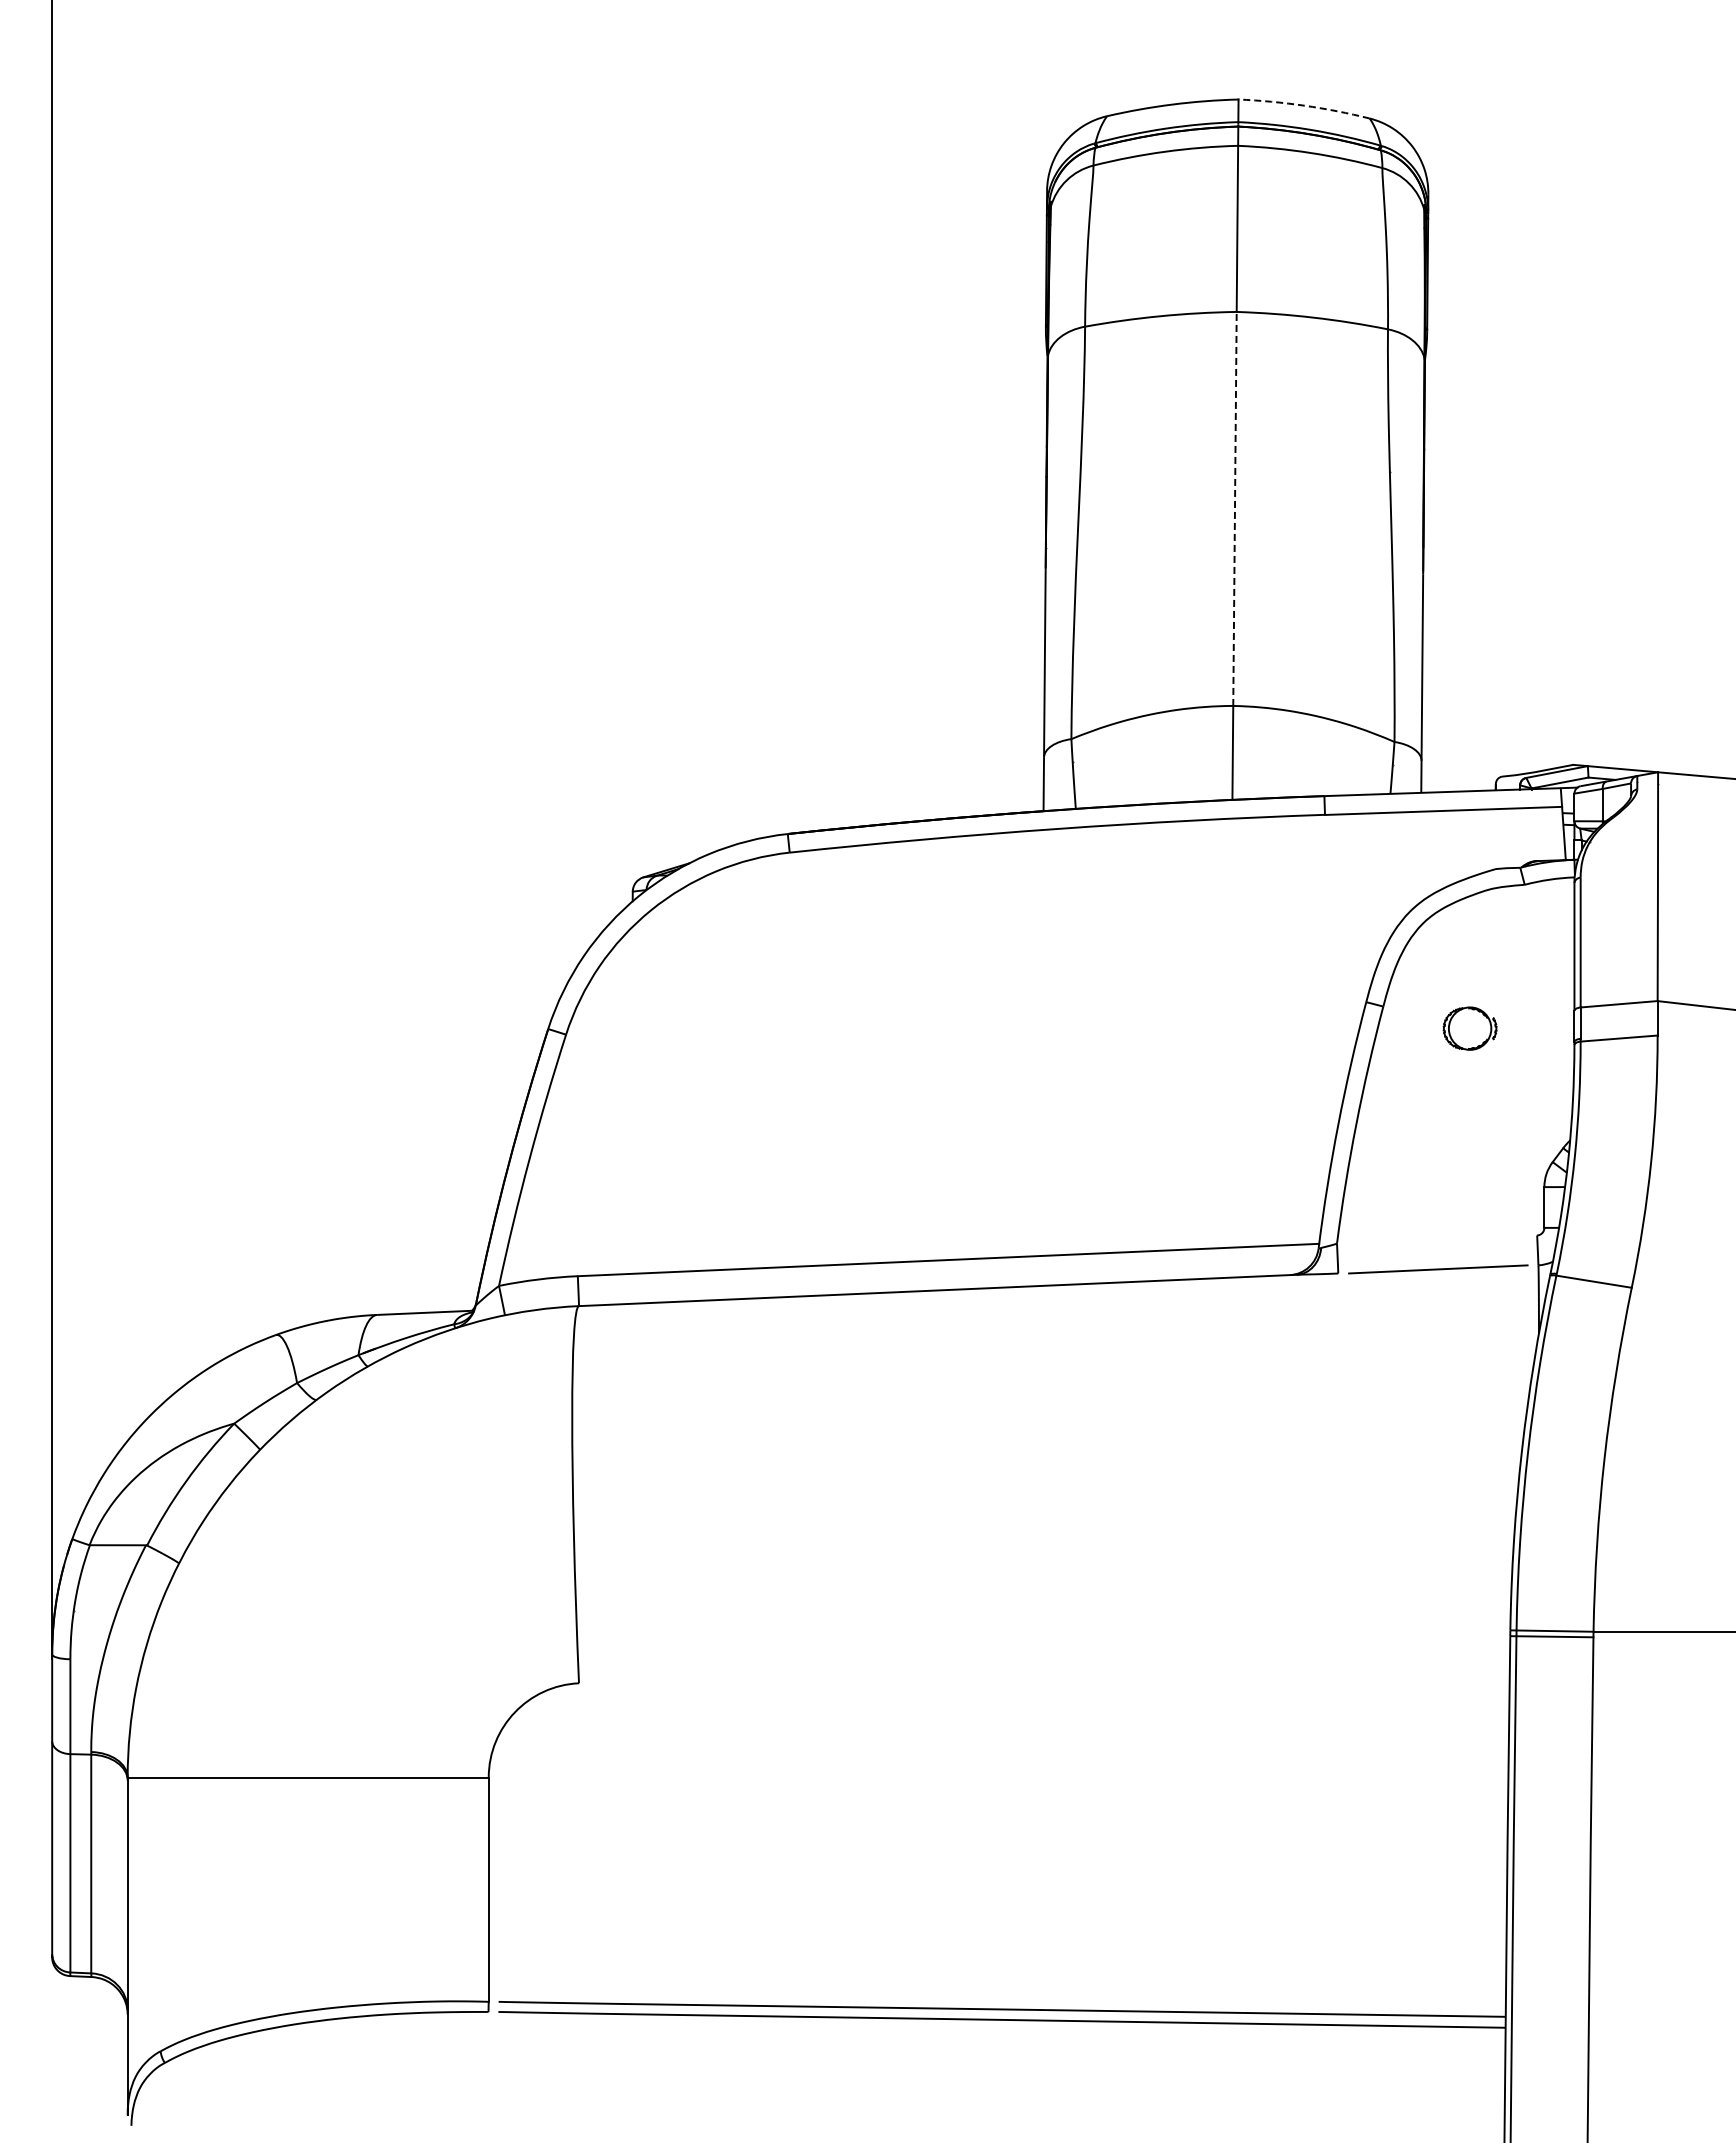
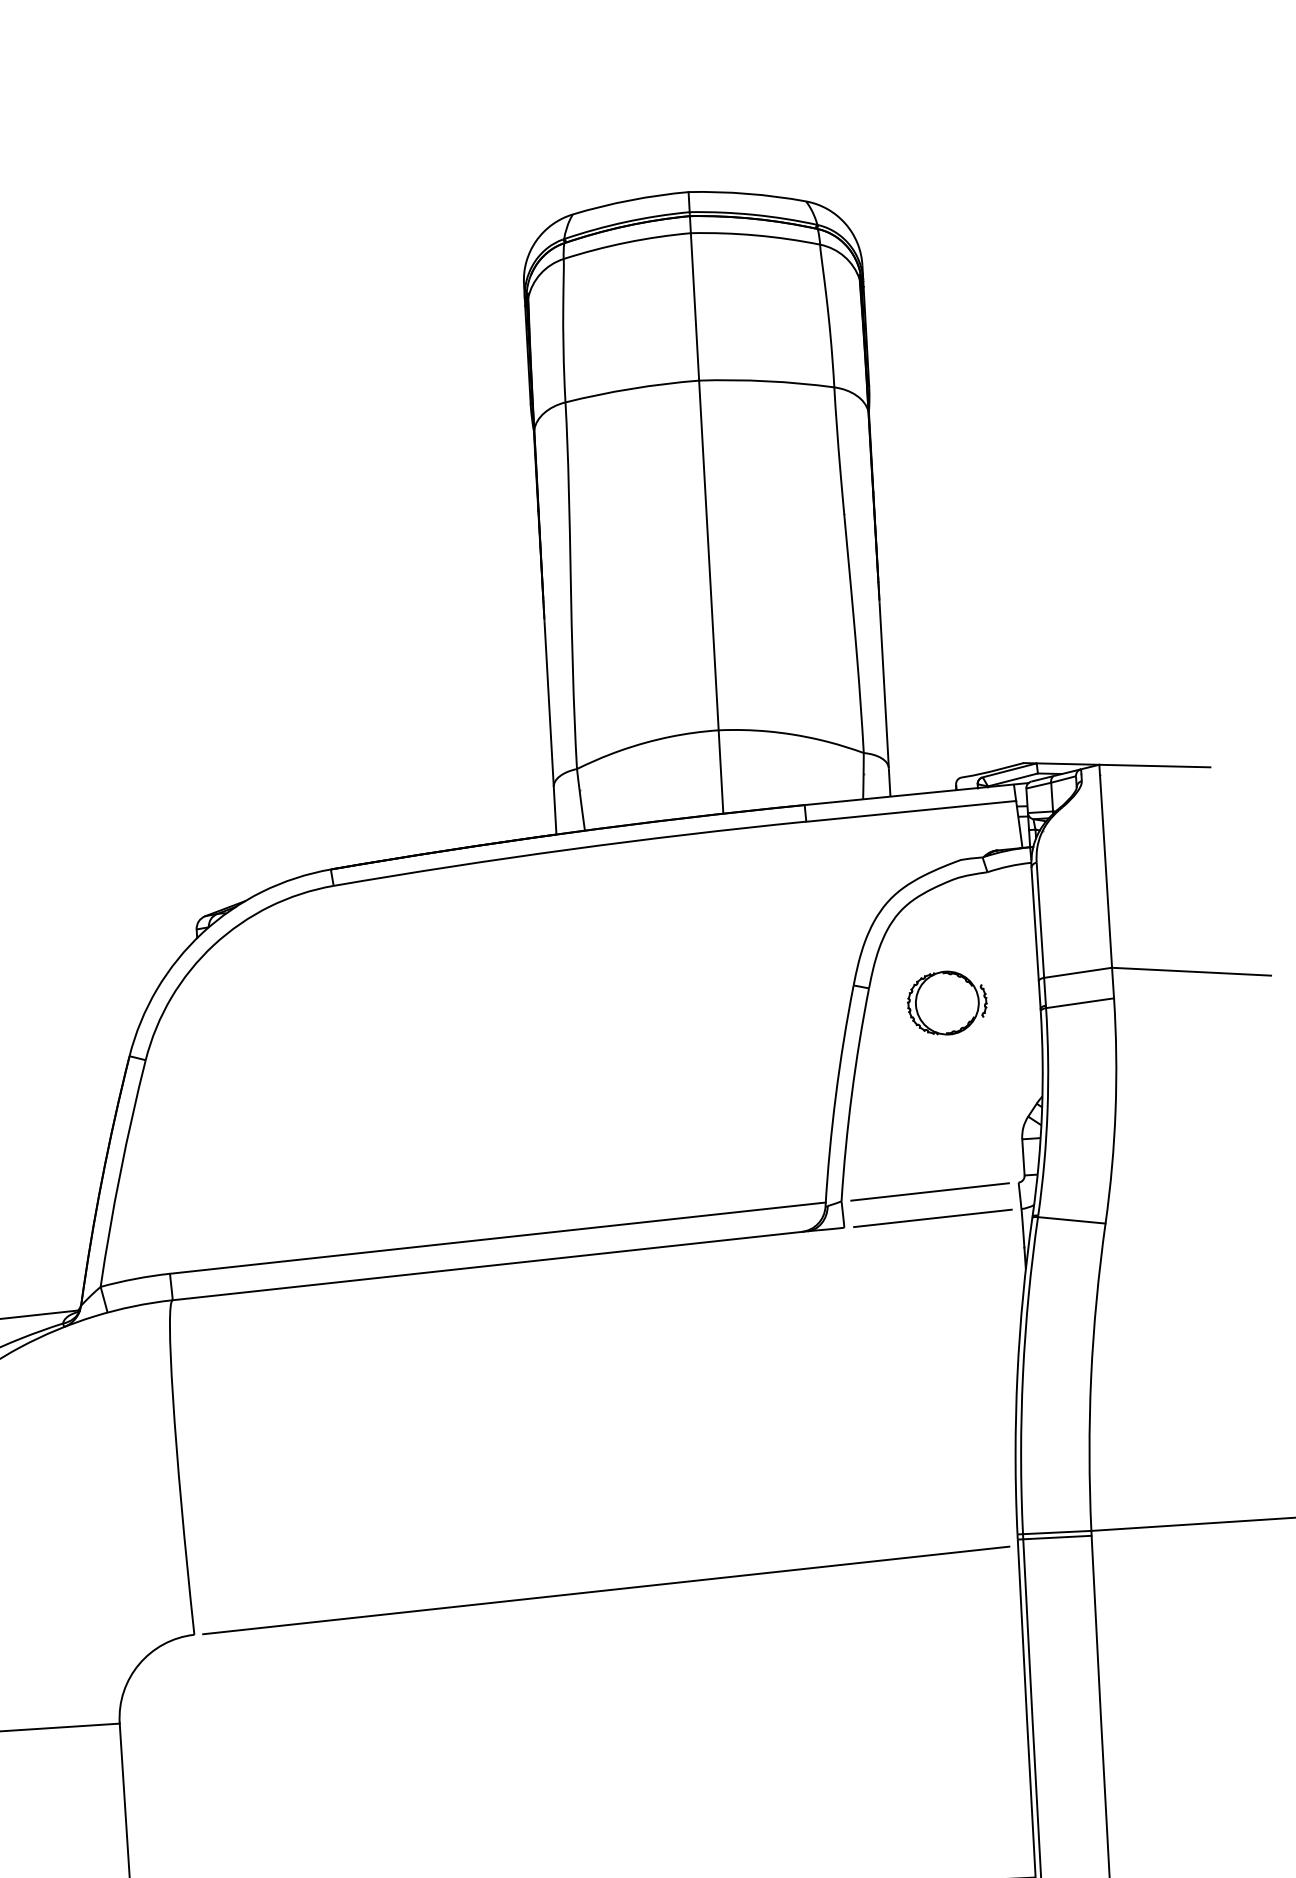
arc: (1304, 105) -> (747, 193), dashed -> solid
line: (1234, 508) -> (708, 555), dashed -> solid
part: (1469, 1028) -> (946, 1002), size x1.67
line: (1437, 1239) -> (930, 1191), added
line: (1044, 1663) -> (606, 1590), added

